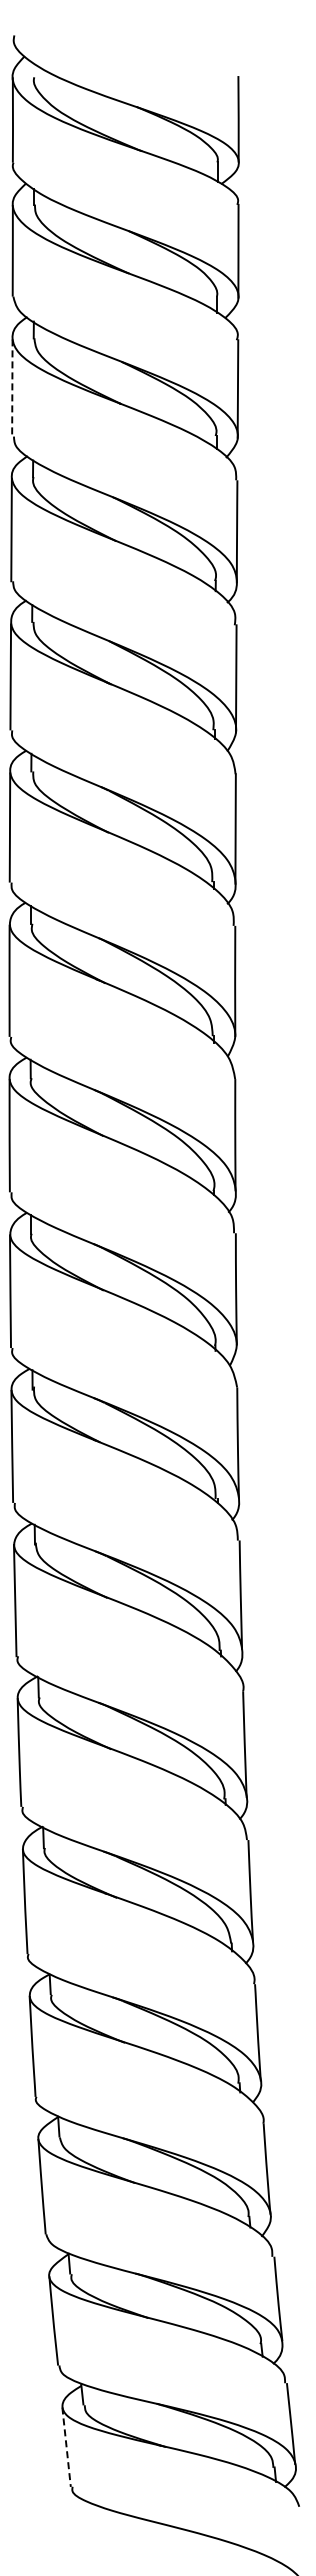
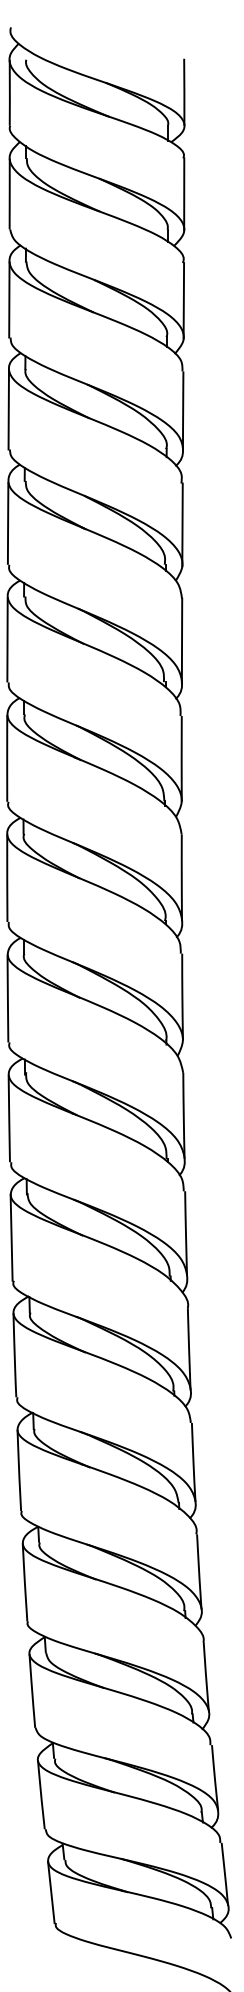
line: (12, 387) -> (9, 299), dashed -> solid
line: (66, 2447) -> (51, 1892), dashed -> solid

